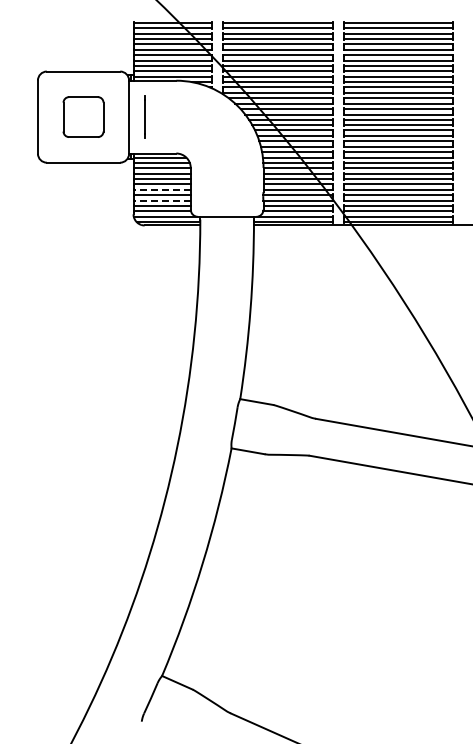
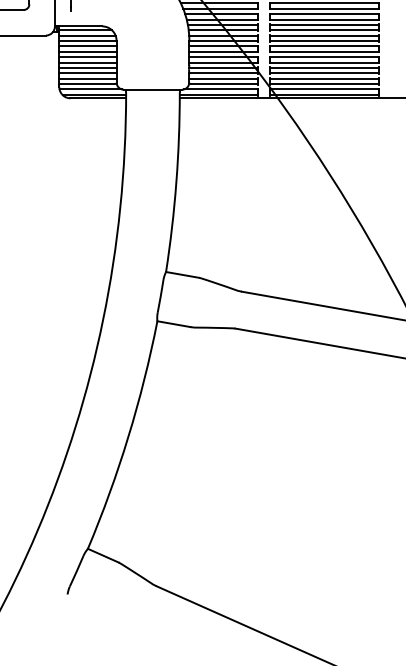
line: (162, 189) -> (88, 62), dashed -> solid
line: (162, 200) -> (88, 73), dashed -> solid

